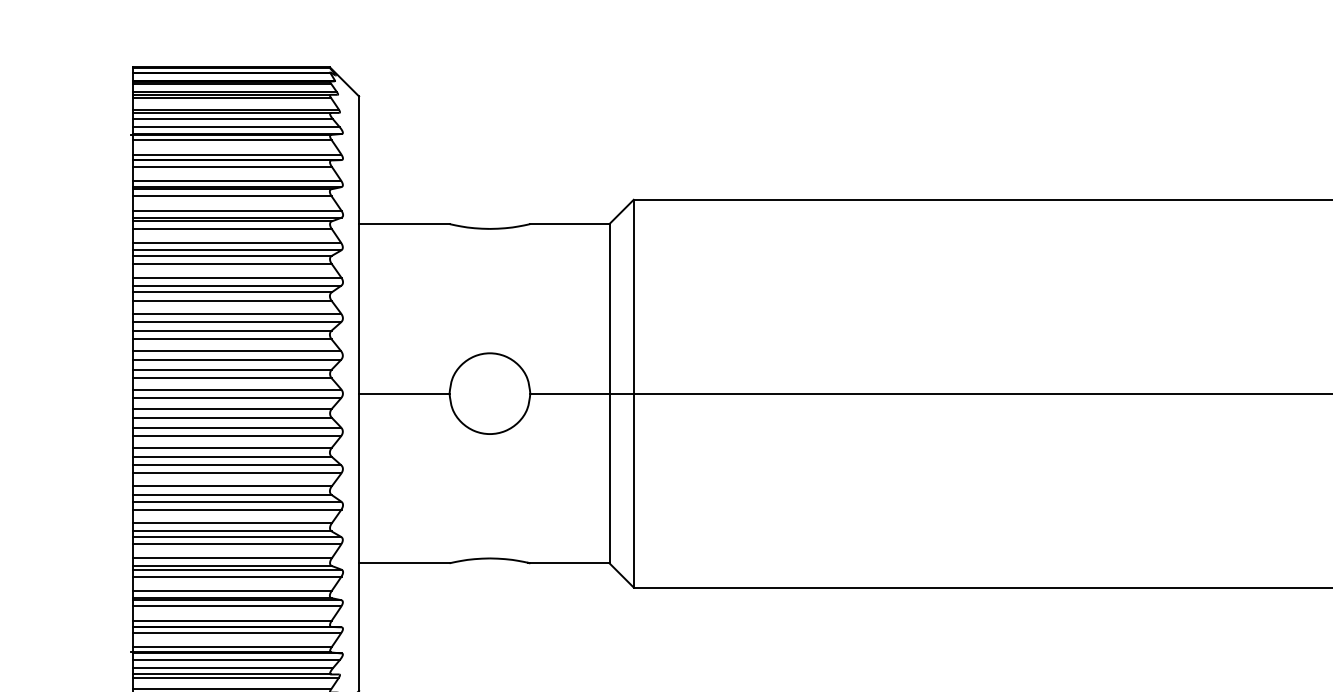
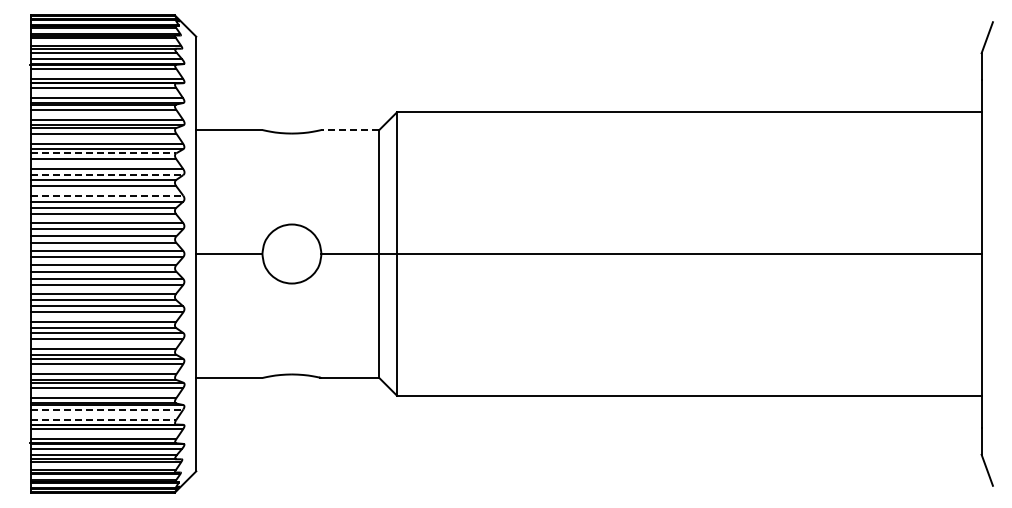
line: (570, 224) -> (350, 130), solid -> dashed
line: (232, 256) -> (103, 153), solid -> dashed
line: (237, 286) -> (107, 175), solid -> dashed
line: (237, 313) -> (107, 195), solid -> dashed
line: (237, 606) -> (107, 409), solid -> dashed
line: (232, 620) -> (103, 419), solid -> dashed

